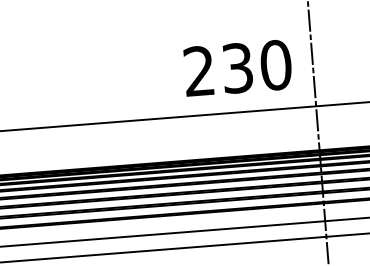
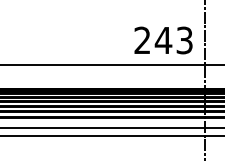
text: (255, 66) -> (173, 40), 230 -> 243

